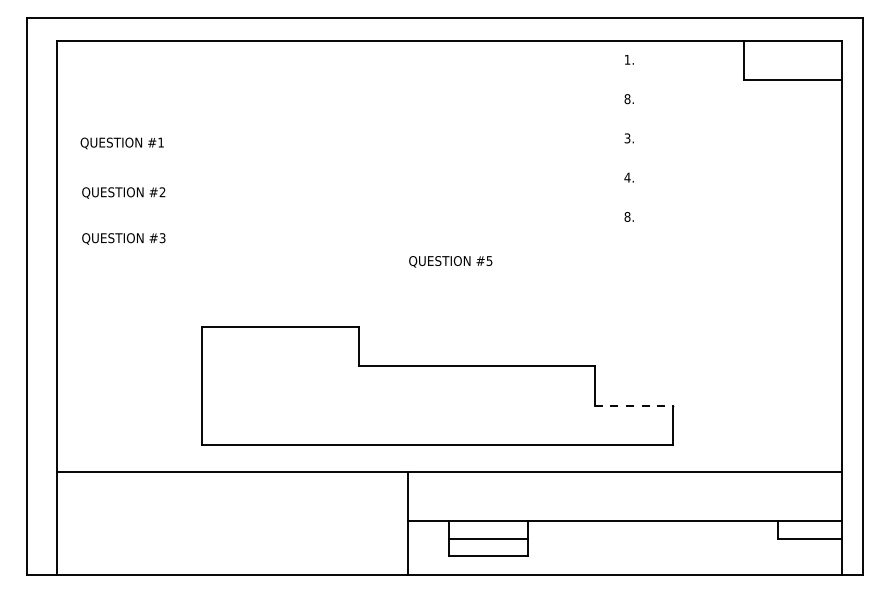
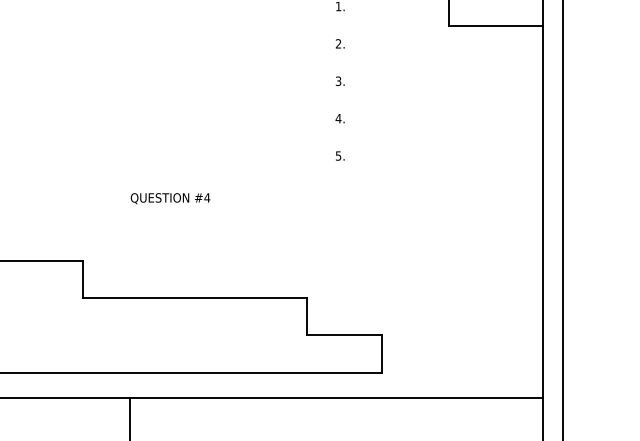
text: (627, 99) -> (338, 44), 8. -> 2.
text: (627, 216) -> (338, 155), 8. -> 5.
text: (489, 260) -> (207, 197), #5 -> #4
line: (634, 405) -> (345, 335), dashed -> solid

